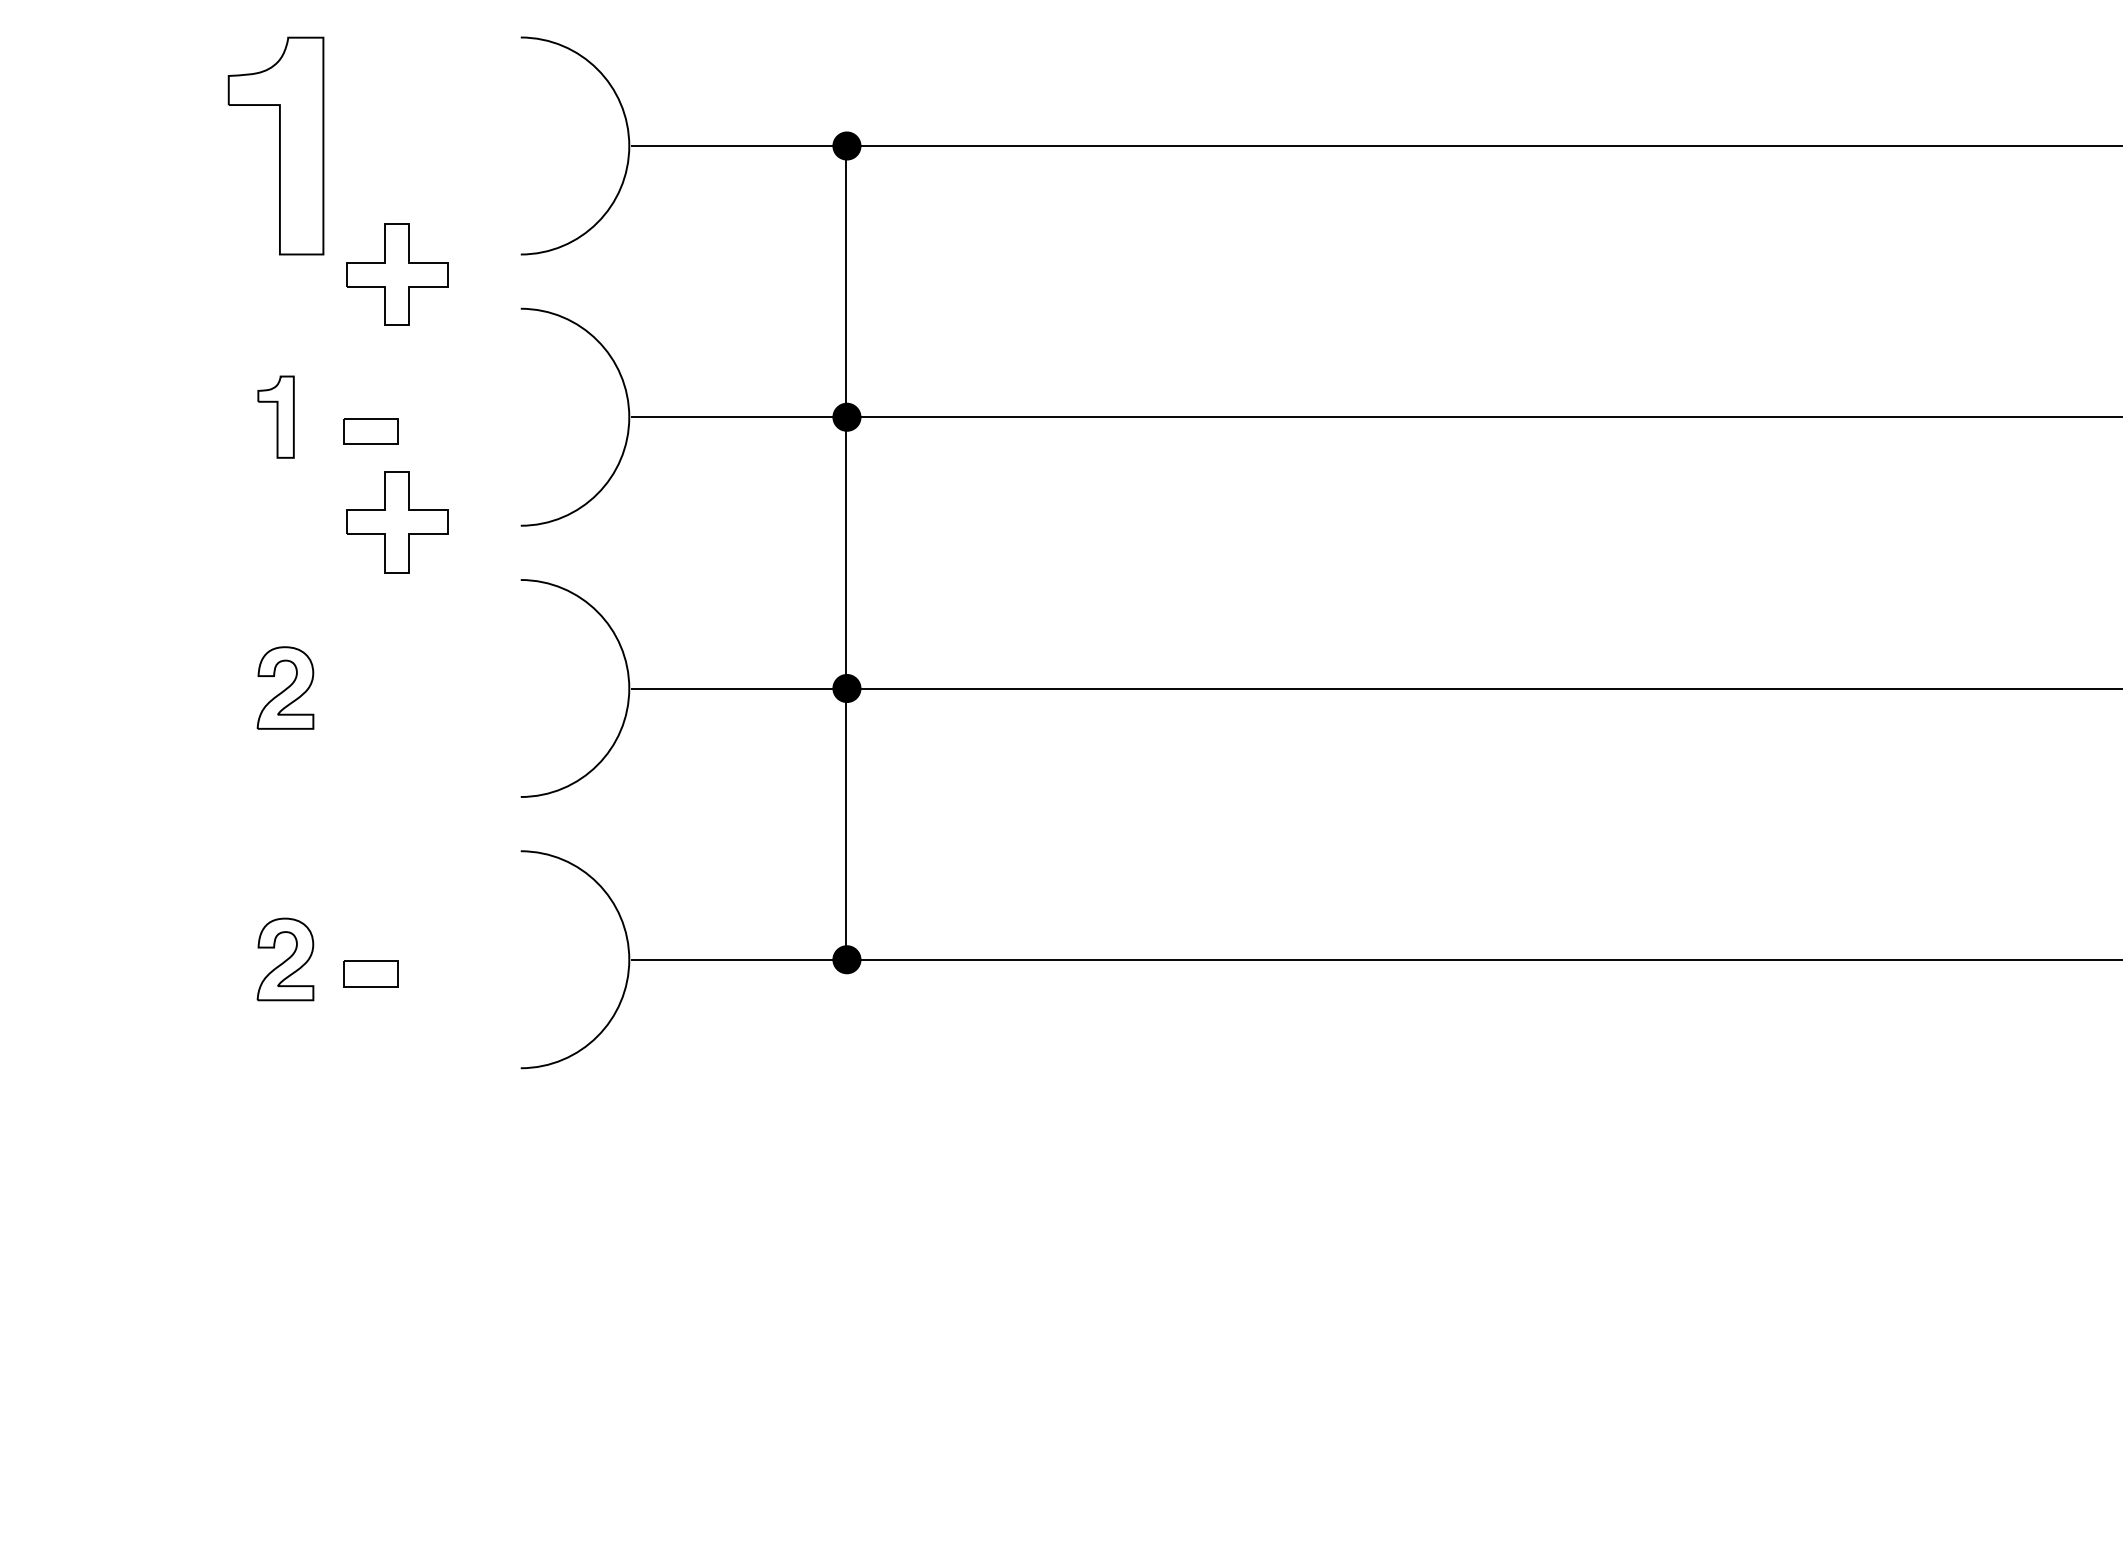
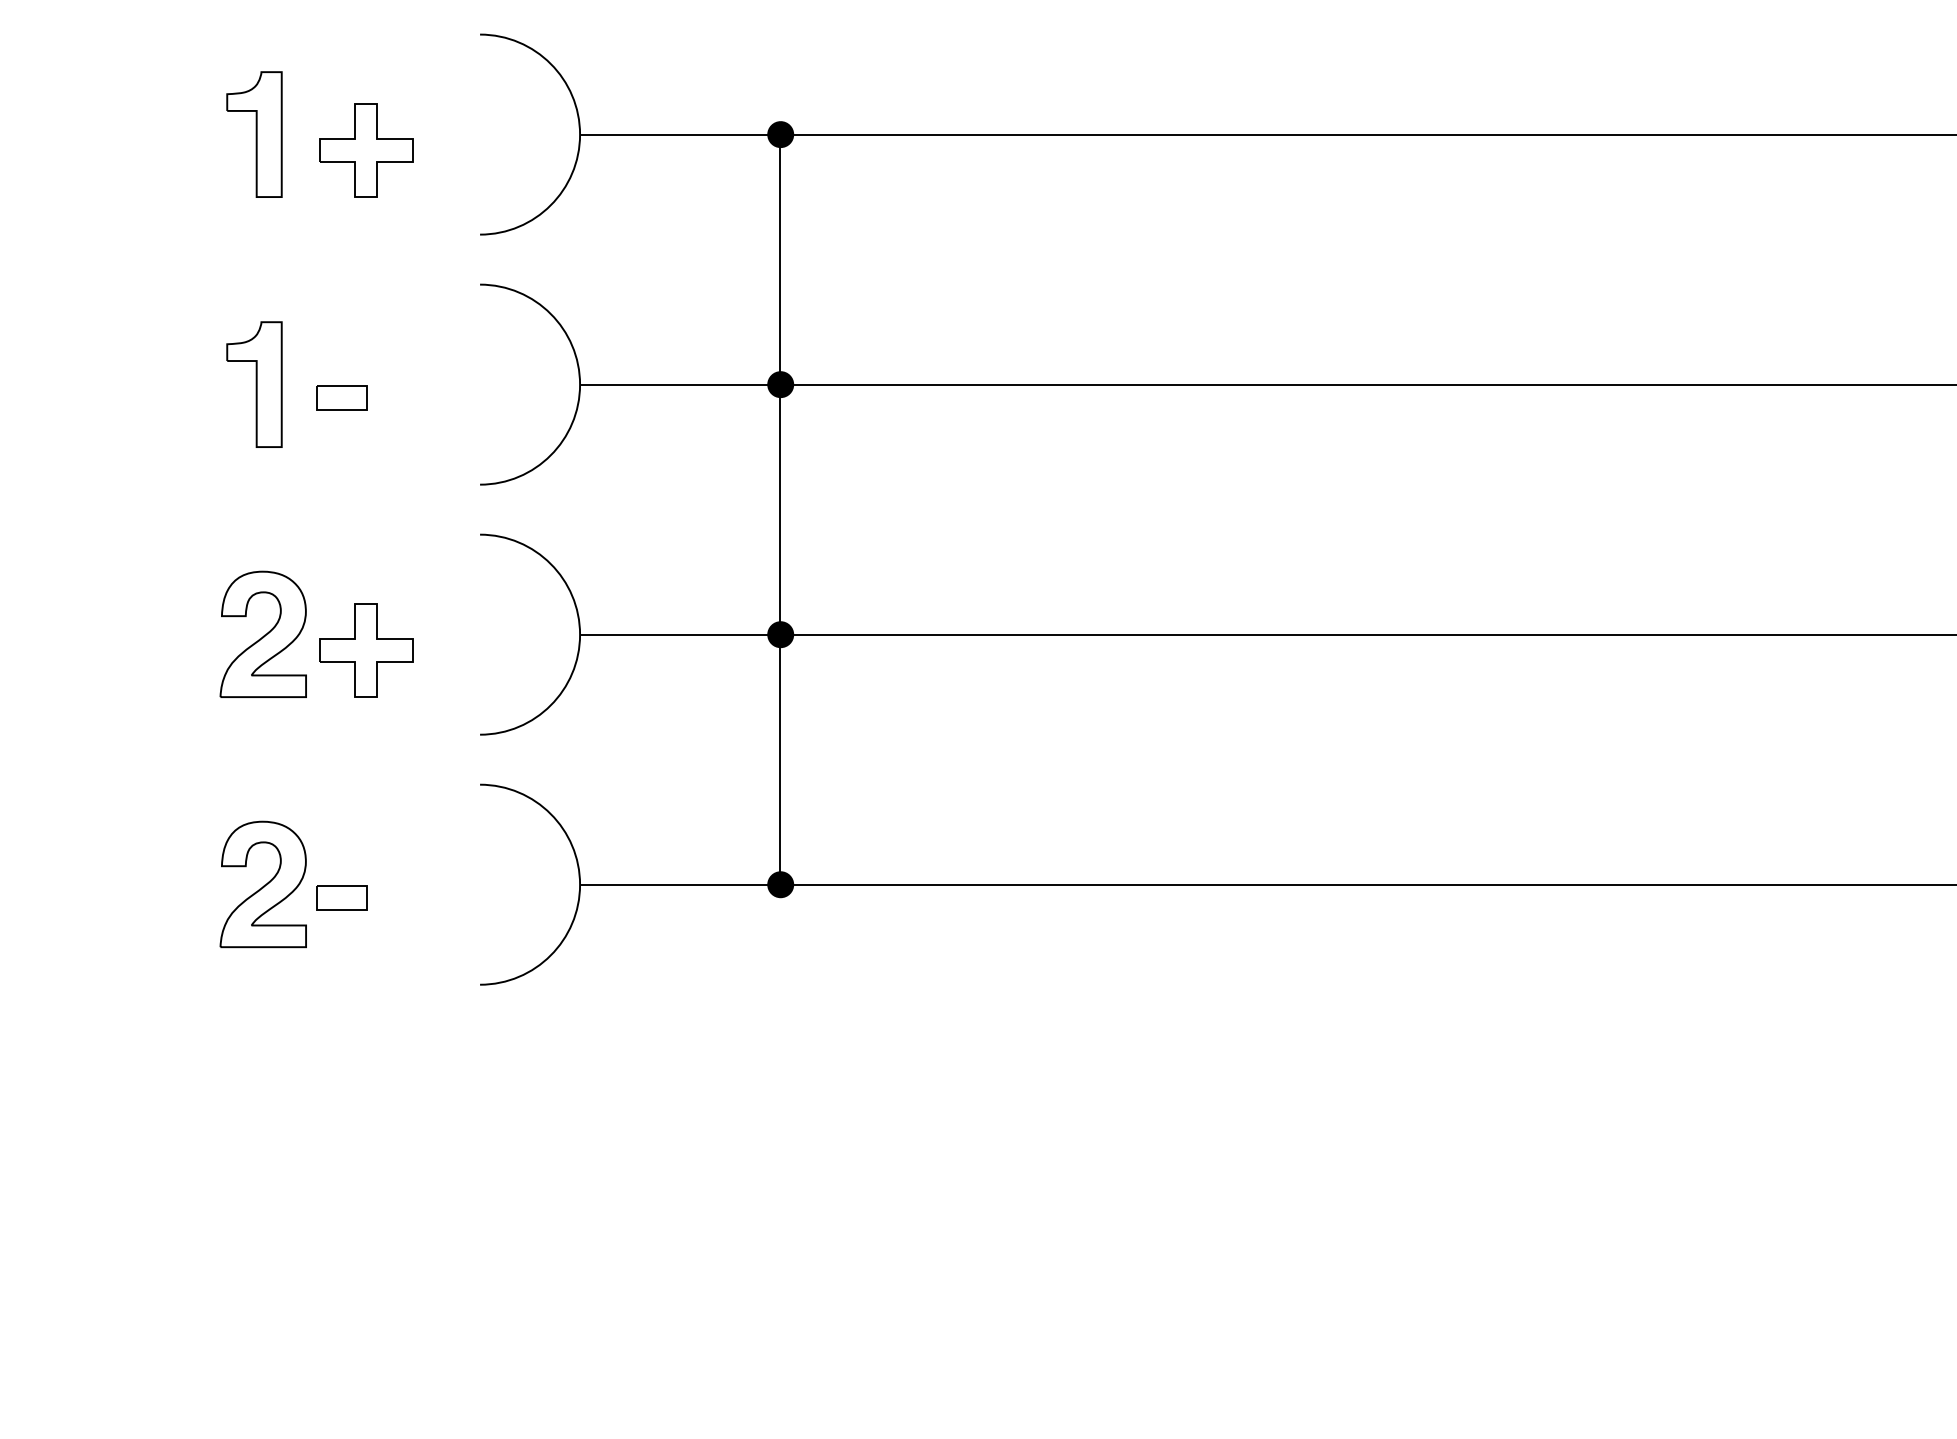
part: (276, 145) -> (254, 134), size x0.62
part: (397, 274) -> (366, 150), moved
part: (276, 417) -> (254, 384), size x1.67
part: (397, 522) -> (366, 650), moved
part: (284, 687) -> (262, 633), size x1.67
part: (284, 959) -> (262, 884), size x1.67

